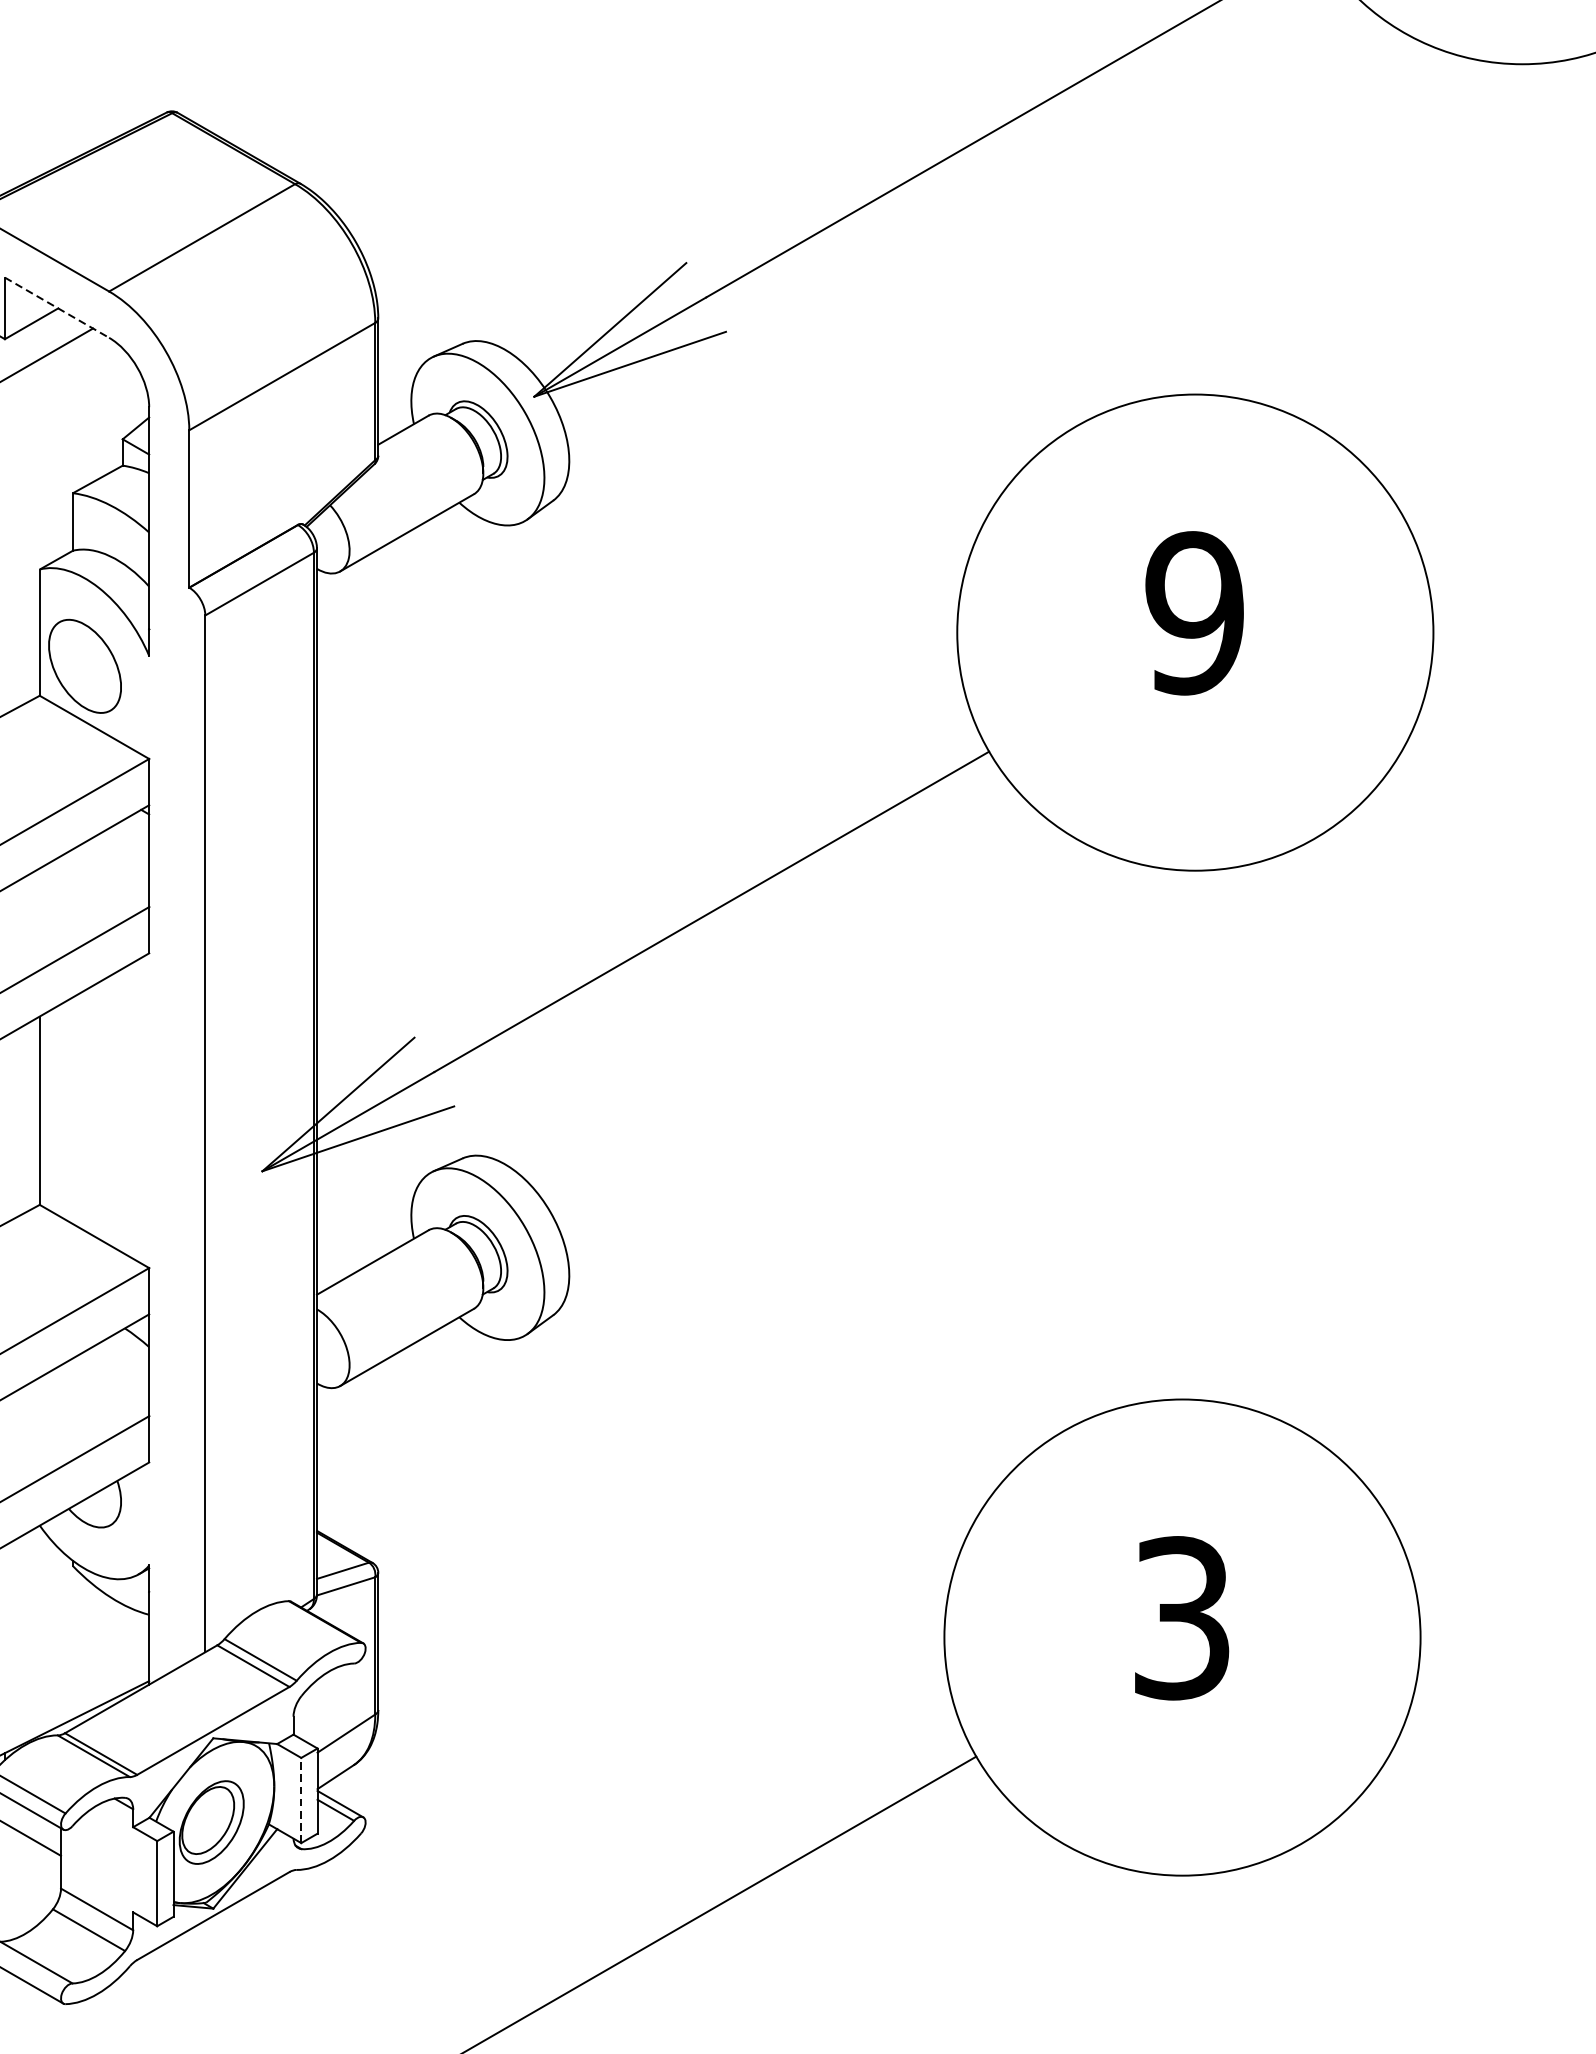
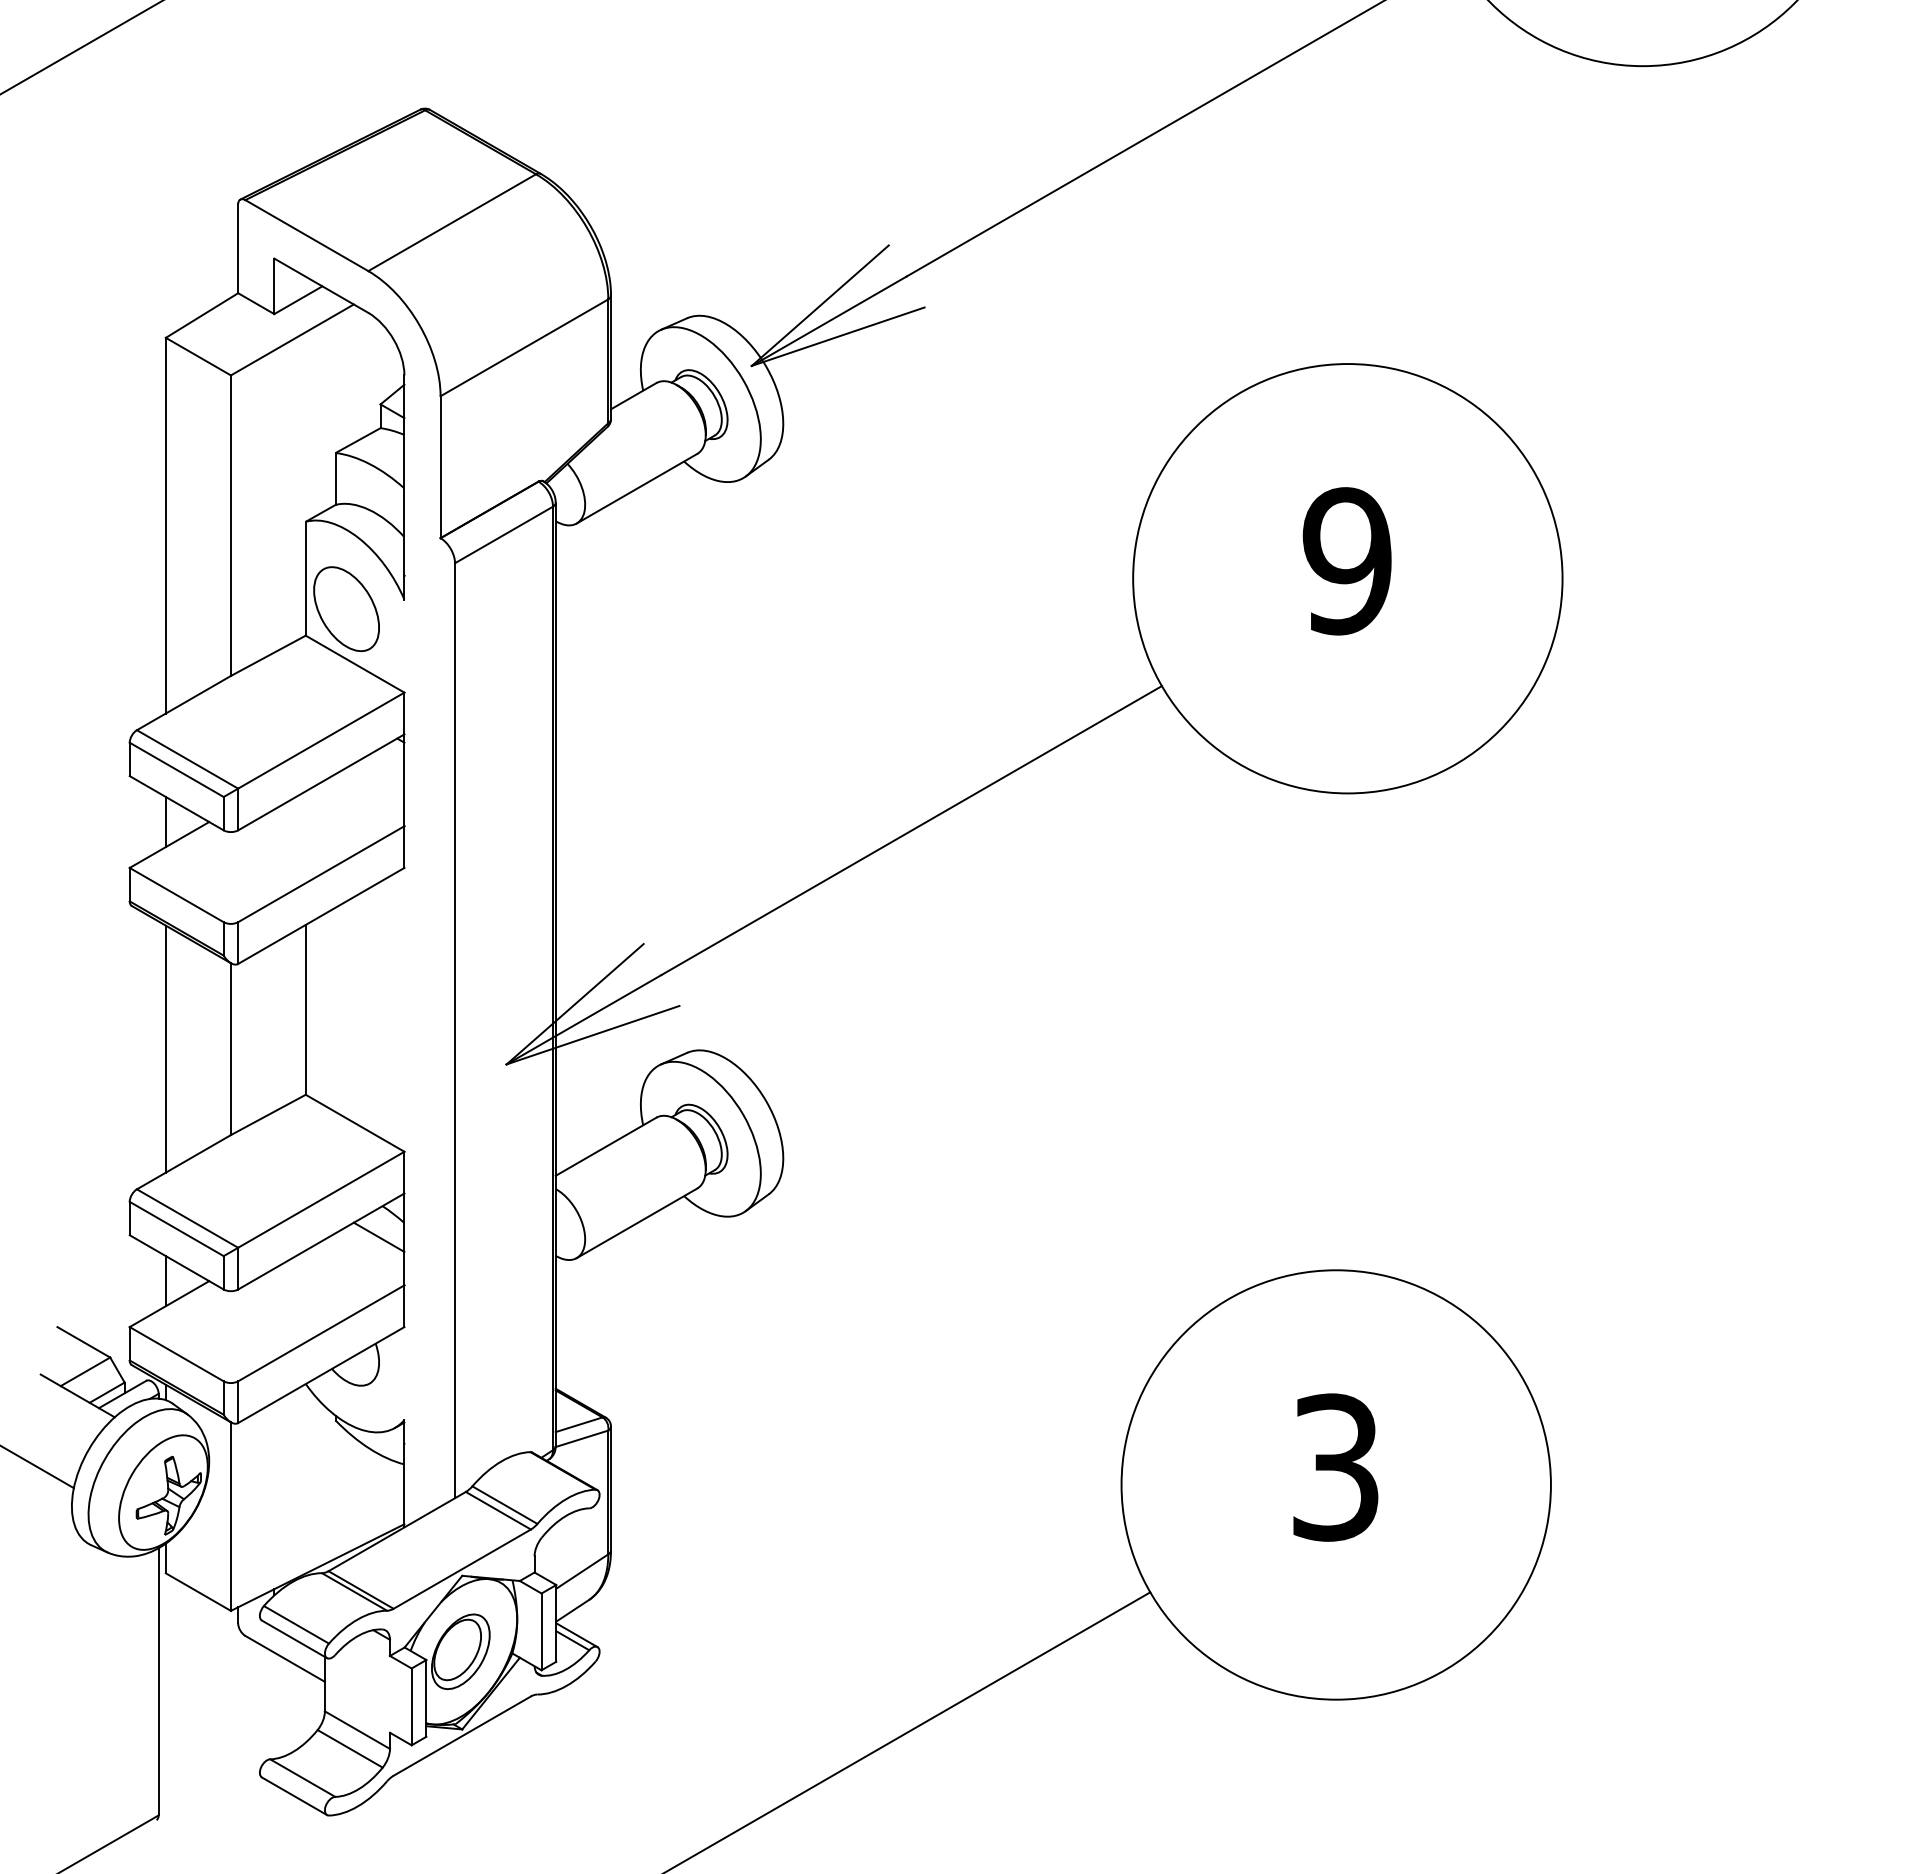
line: (57, 307) -> (321, 285), dashed -> solid
line: (120, 1362) -> (378, 1236), added
line: (301, 1800) -> (541, 1631), dashed -> solid

